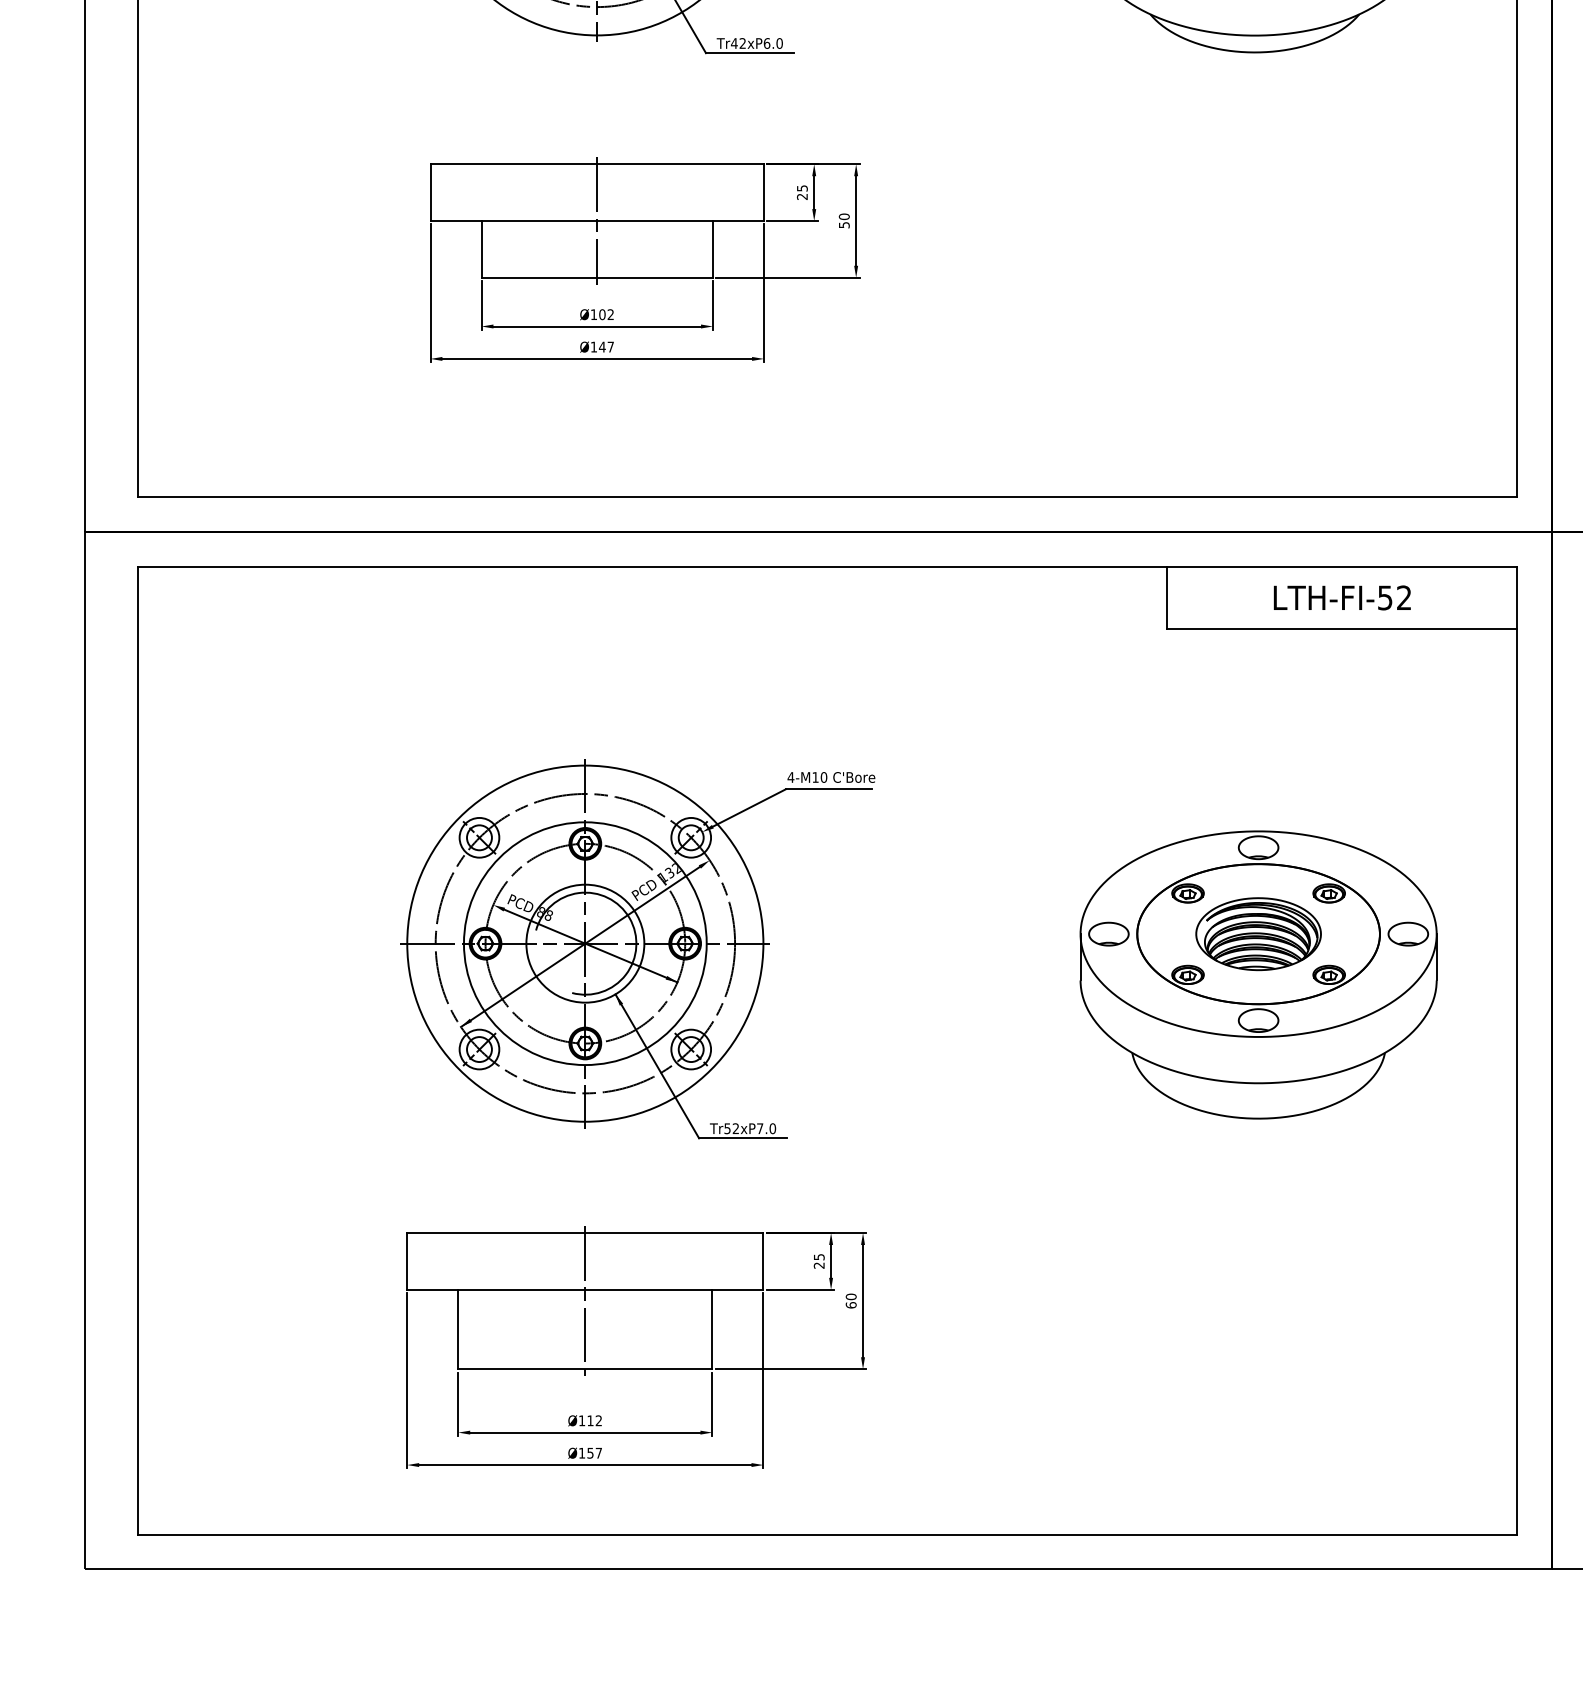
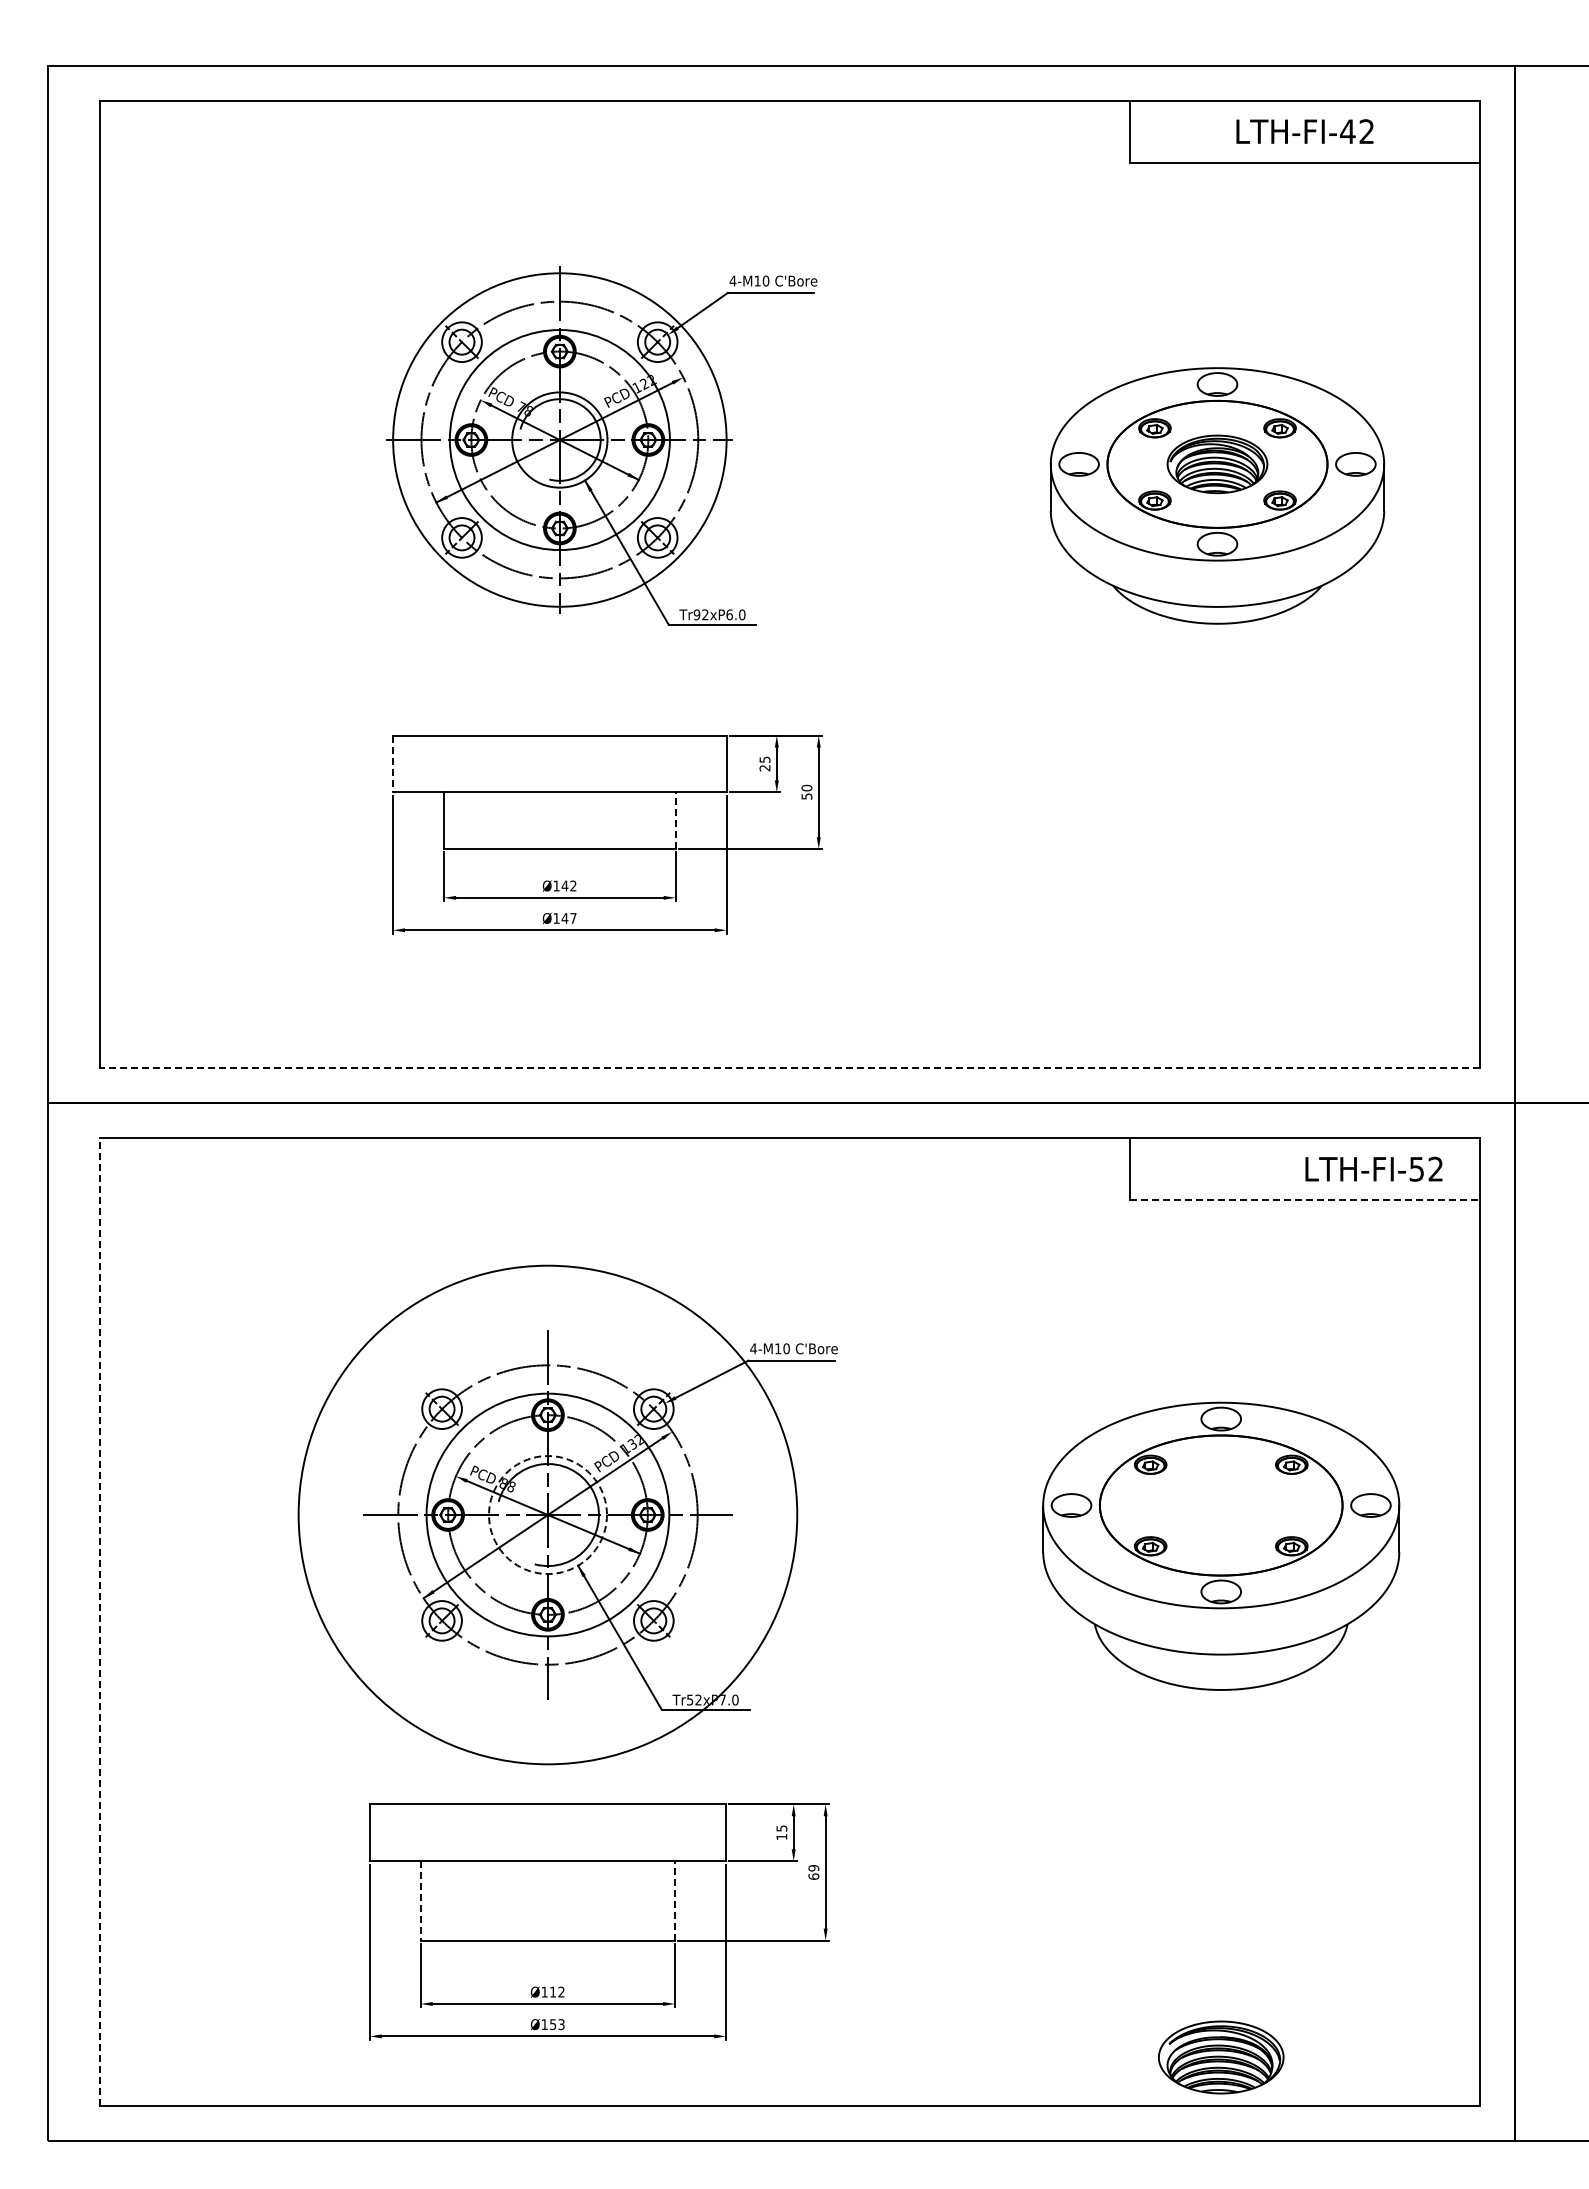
text: (733, 43) -> (696, 614), Tr42xP6.0 -> Tr92xP6.0
line: (430, 193) -> (393, 764), solid -> dashed
line: (596, 220) -> (559, 791), removed
line: (712, 249) -> (675, 820), solid -> dashed
text: (601, 314) -> (564, 885), Ø102 -> Ø142
line: (827, 497) -> (790, 1068), solid -> dashed
text: (1341, 597) -> (1373, 1168), moved
line: (1342, 629) -> (1305, 1200), solid -> dashed
part: (1258, 934) -> (1221, 2057), moved
circle: (584, 943) -> (547, 1514), size x1.4
circle: (584, 944) -> (547, 1515), solid -> dashed
line: (137, 1051) -> (100, 1622), solid -> dashed
text: (818, 1266) -> (781, 1837), 25 -> 15
text: (850, 1297) -> (813, 1868), 60 -> 69
line: (584, 1301) -> (547, 1872), removed
line: (457, 1329) -> (420, 1900), solid -> dashed
line: (711, 1329) -> (674, 1900), solid -> dashed
text: (598, 1453) -> (561, 2024), Ø157 -> Ø153

